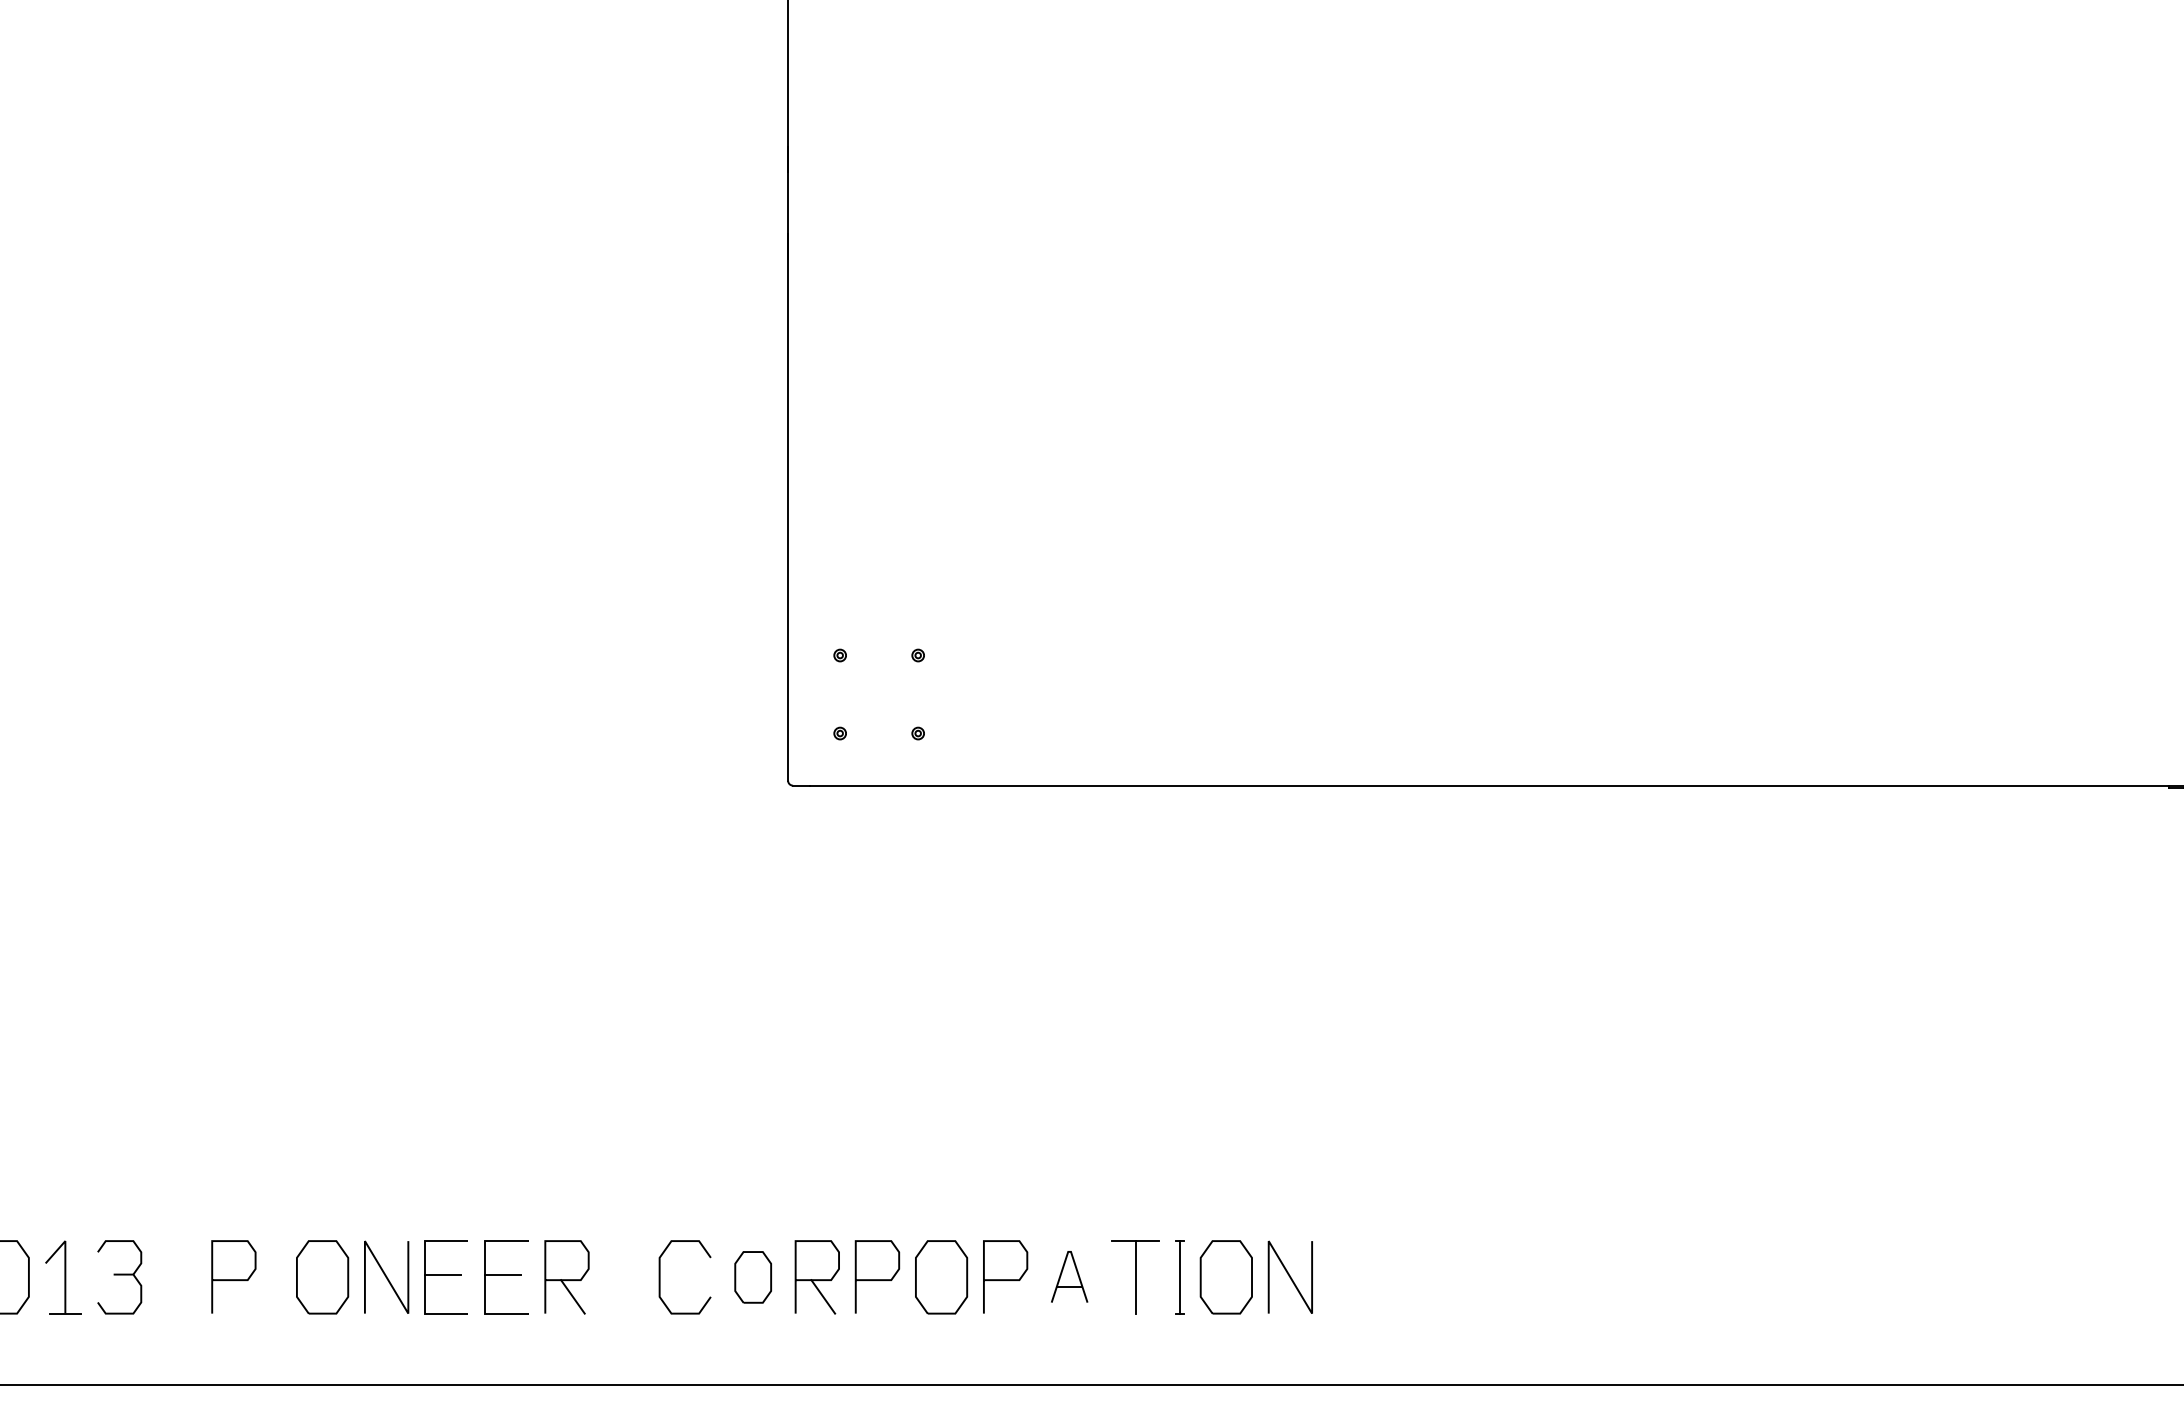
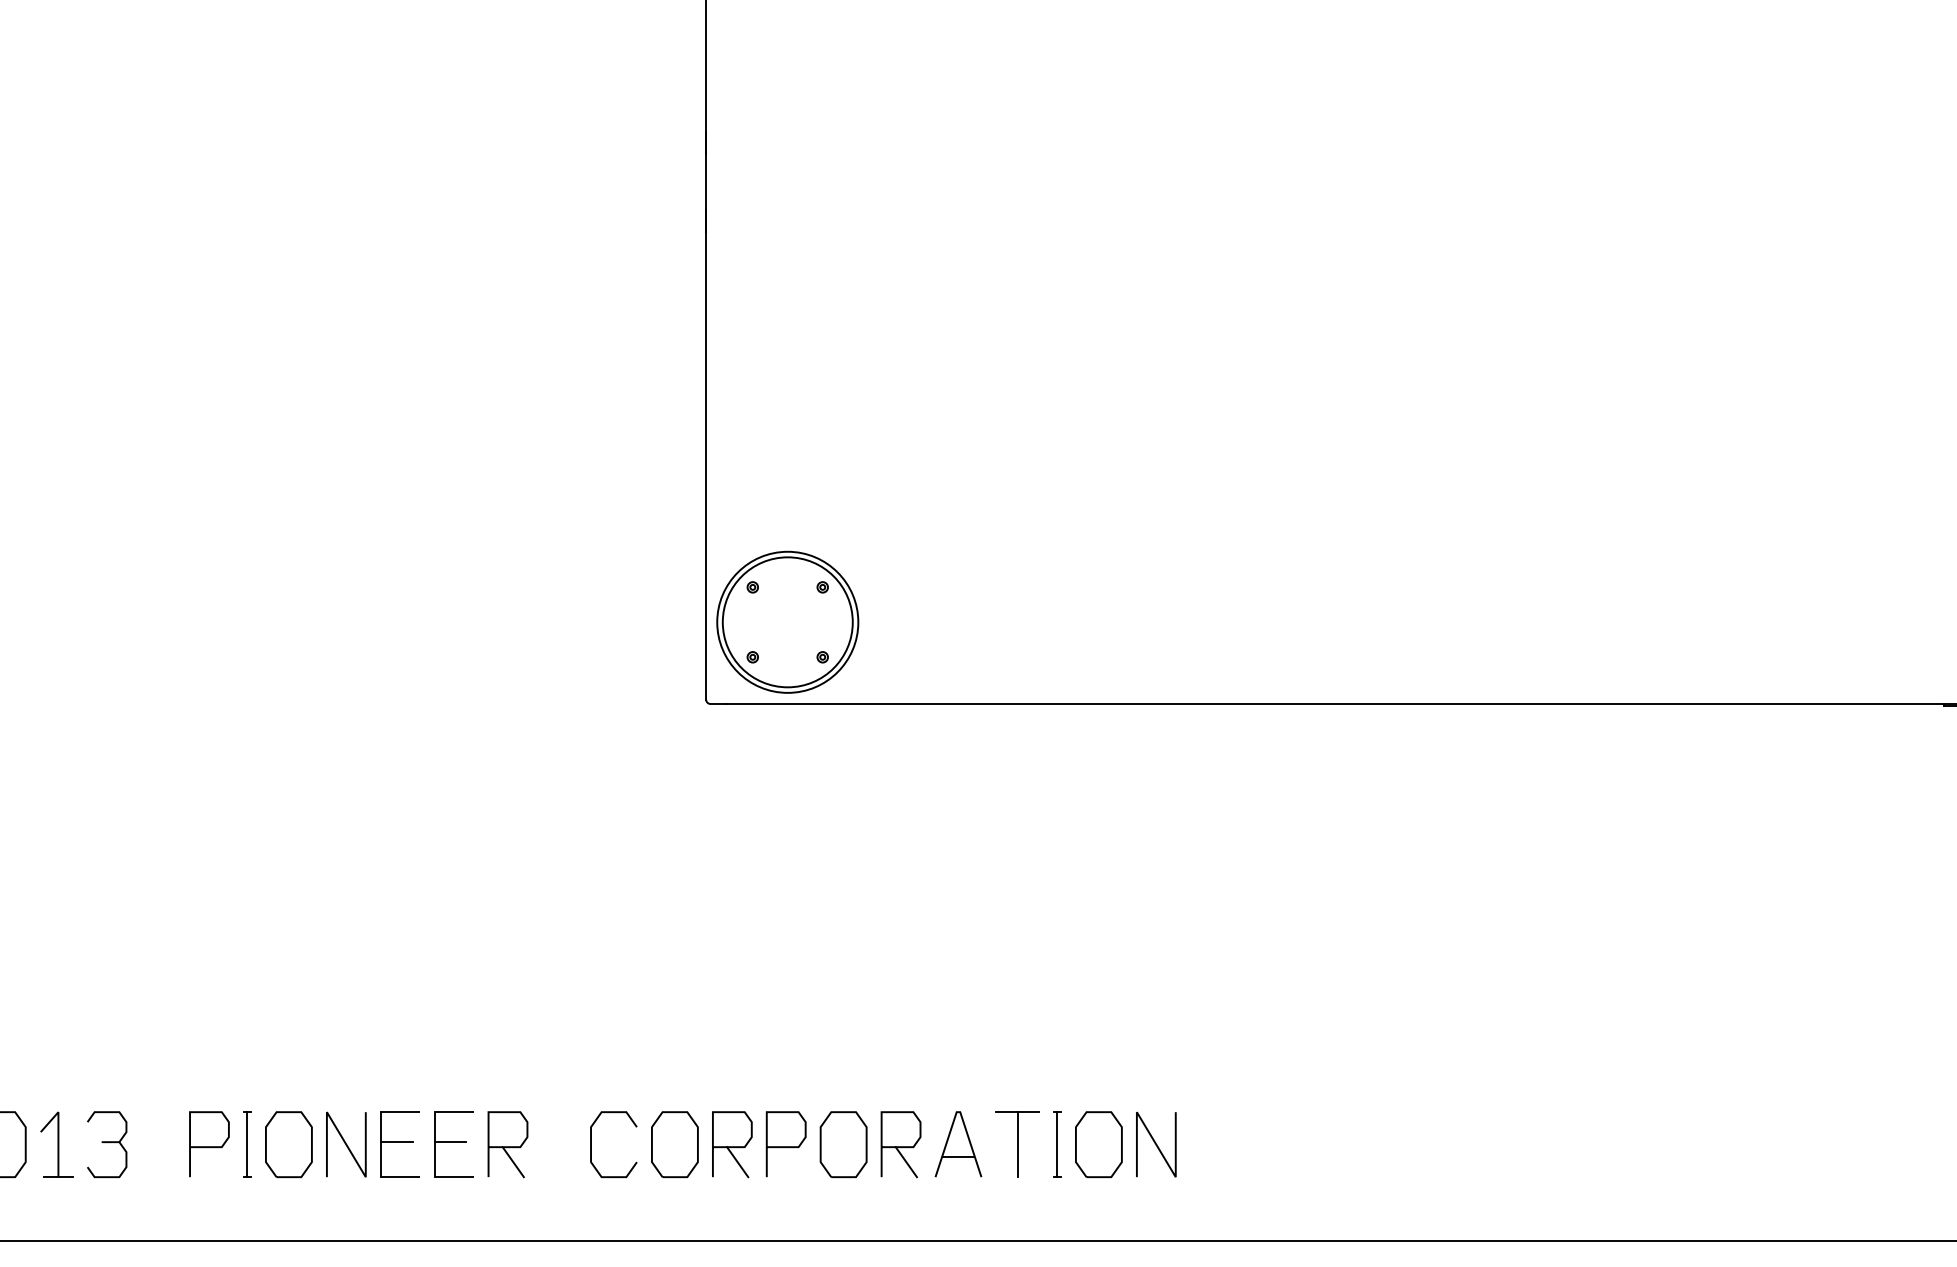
part: (878, 694) -> (787, 622), added
part: (1069, 1276) -> (958, 1143), size x1.43
part: (275, 1277) -> (246, 1144), added
part: (752, 1277) -> (674, 1144), size x1.43
line: (1011, 1296) -> (906, 1161), added

